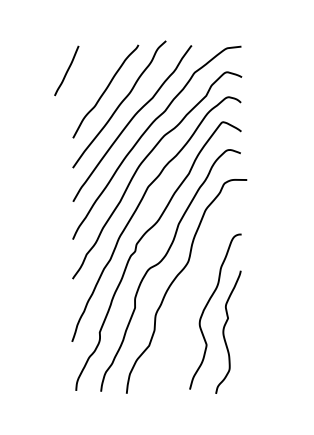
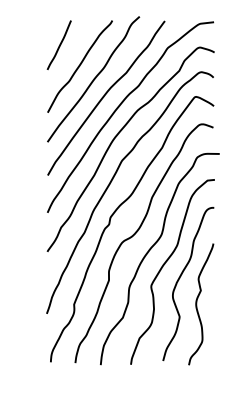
line: (66, 70) -> (59, 44), moved
curve: (190, 294) -> (163, 267), added

